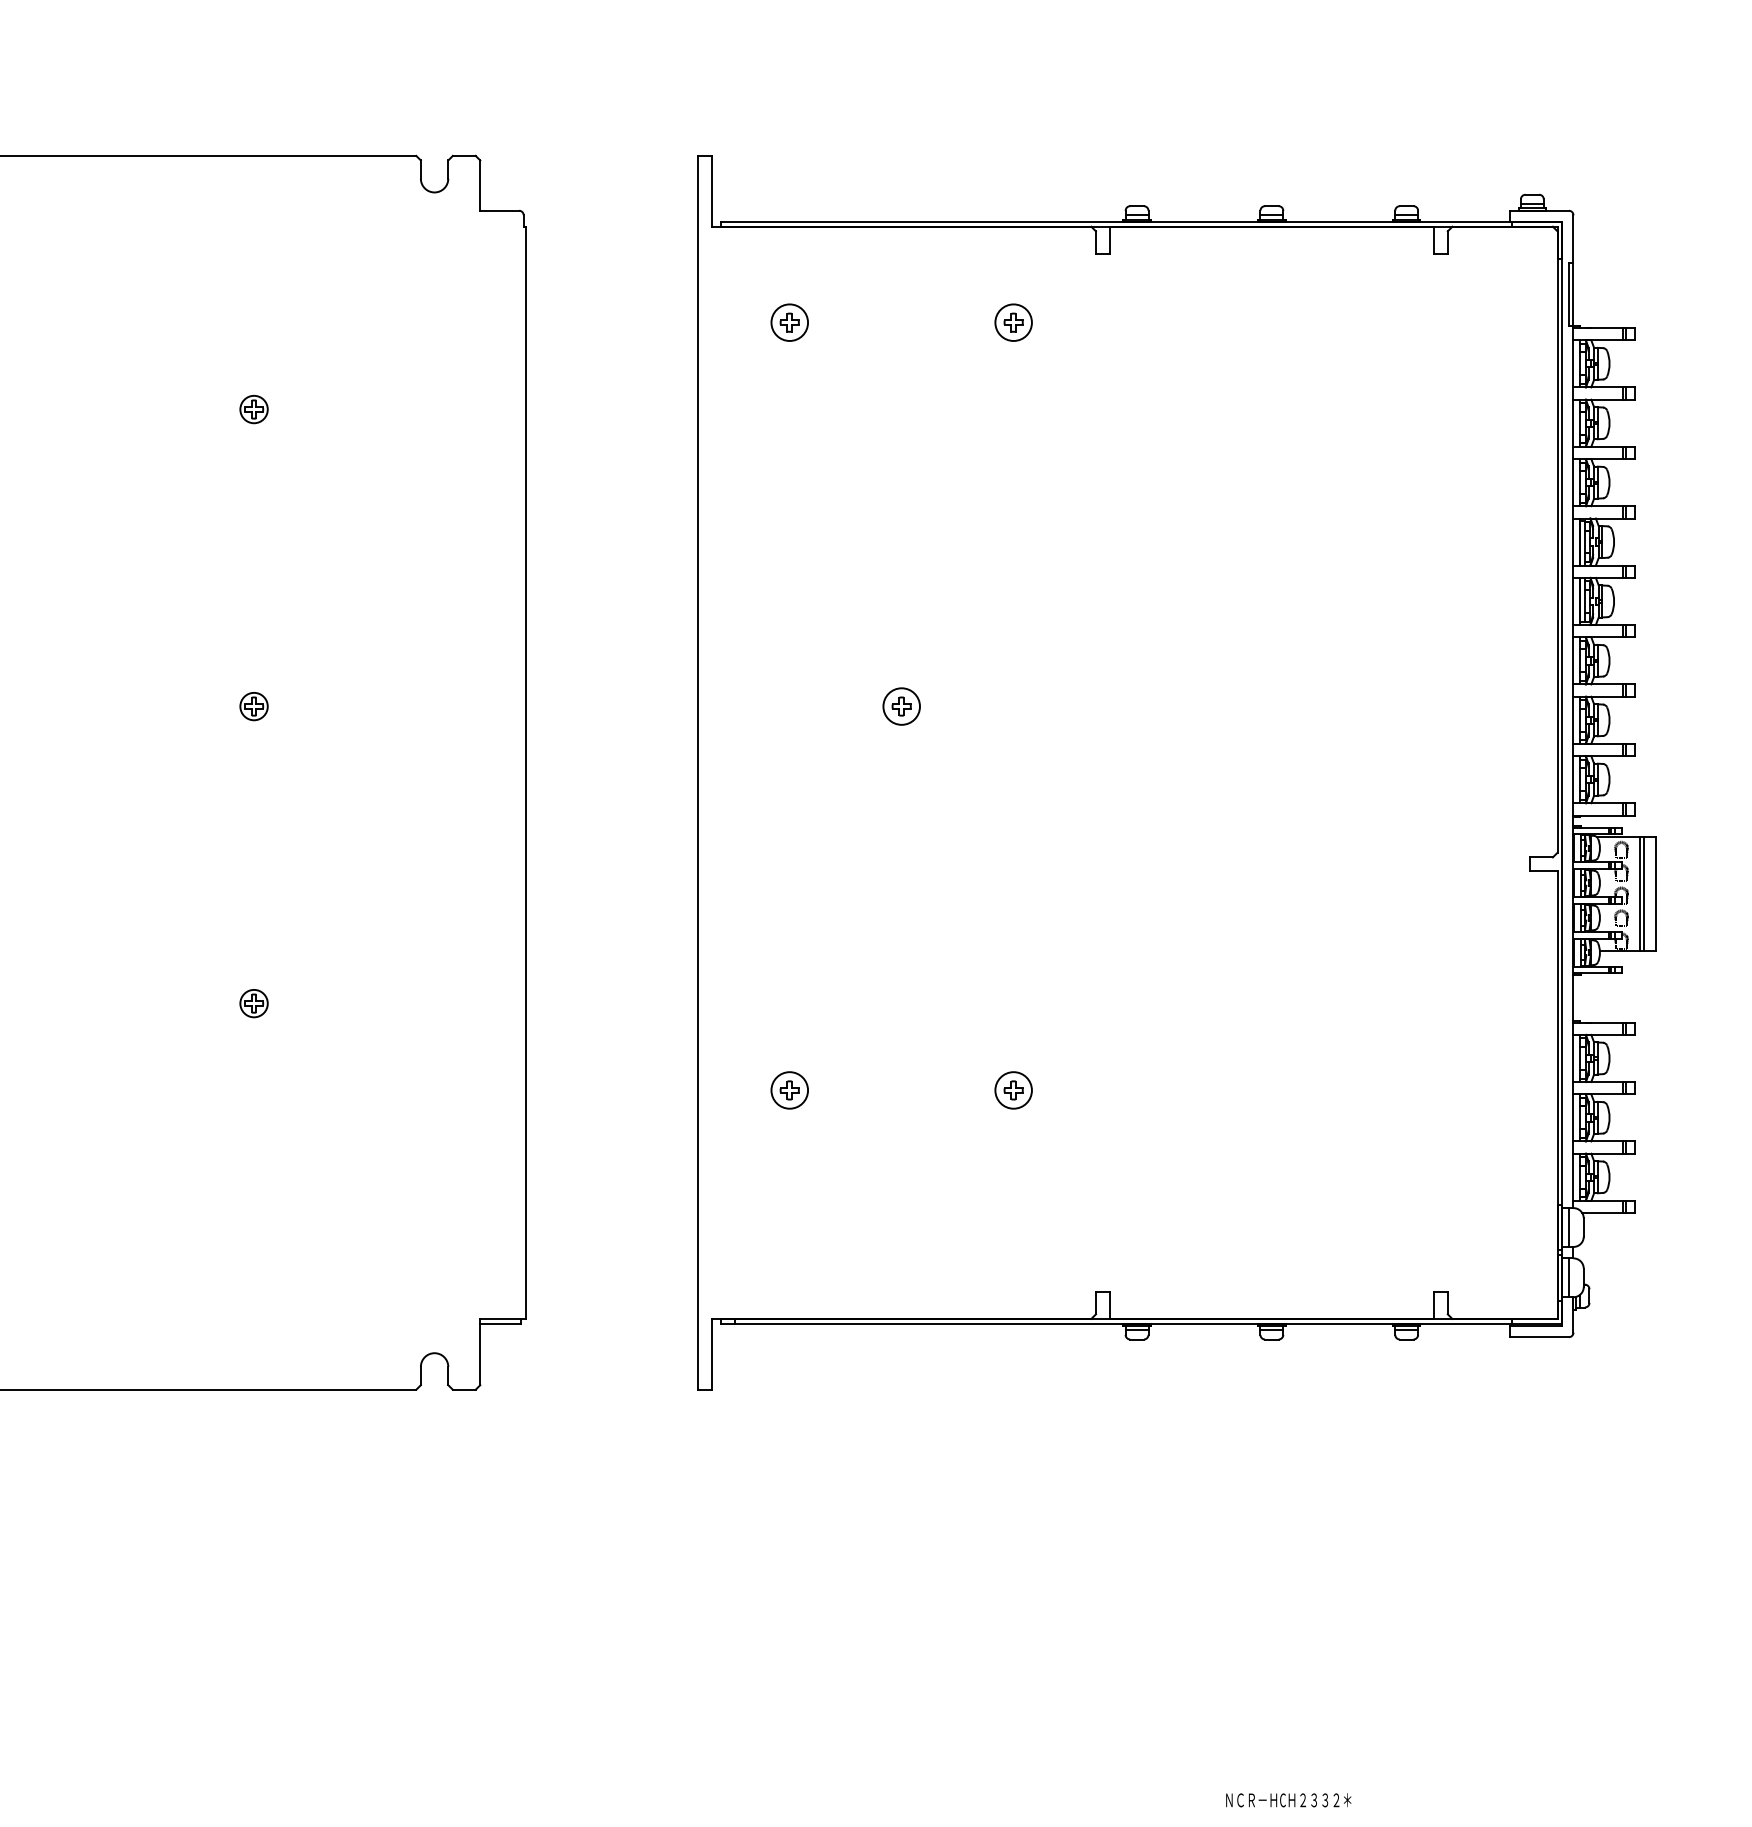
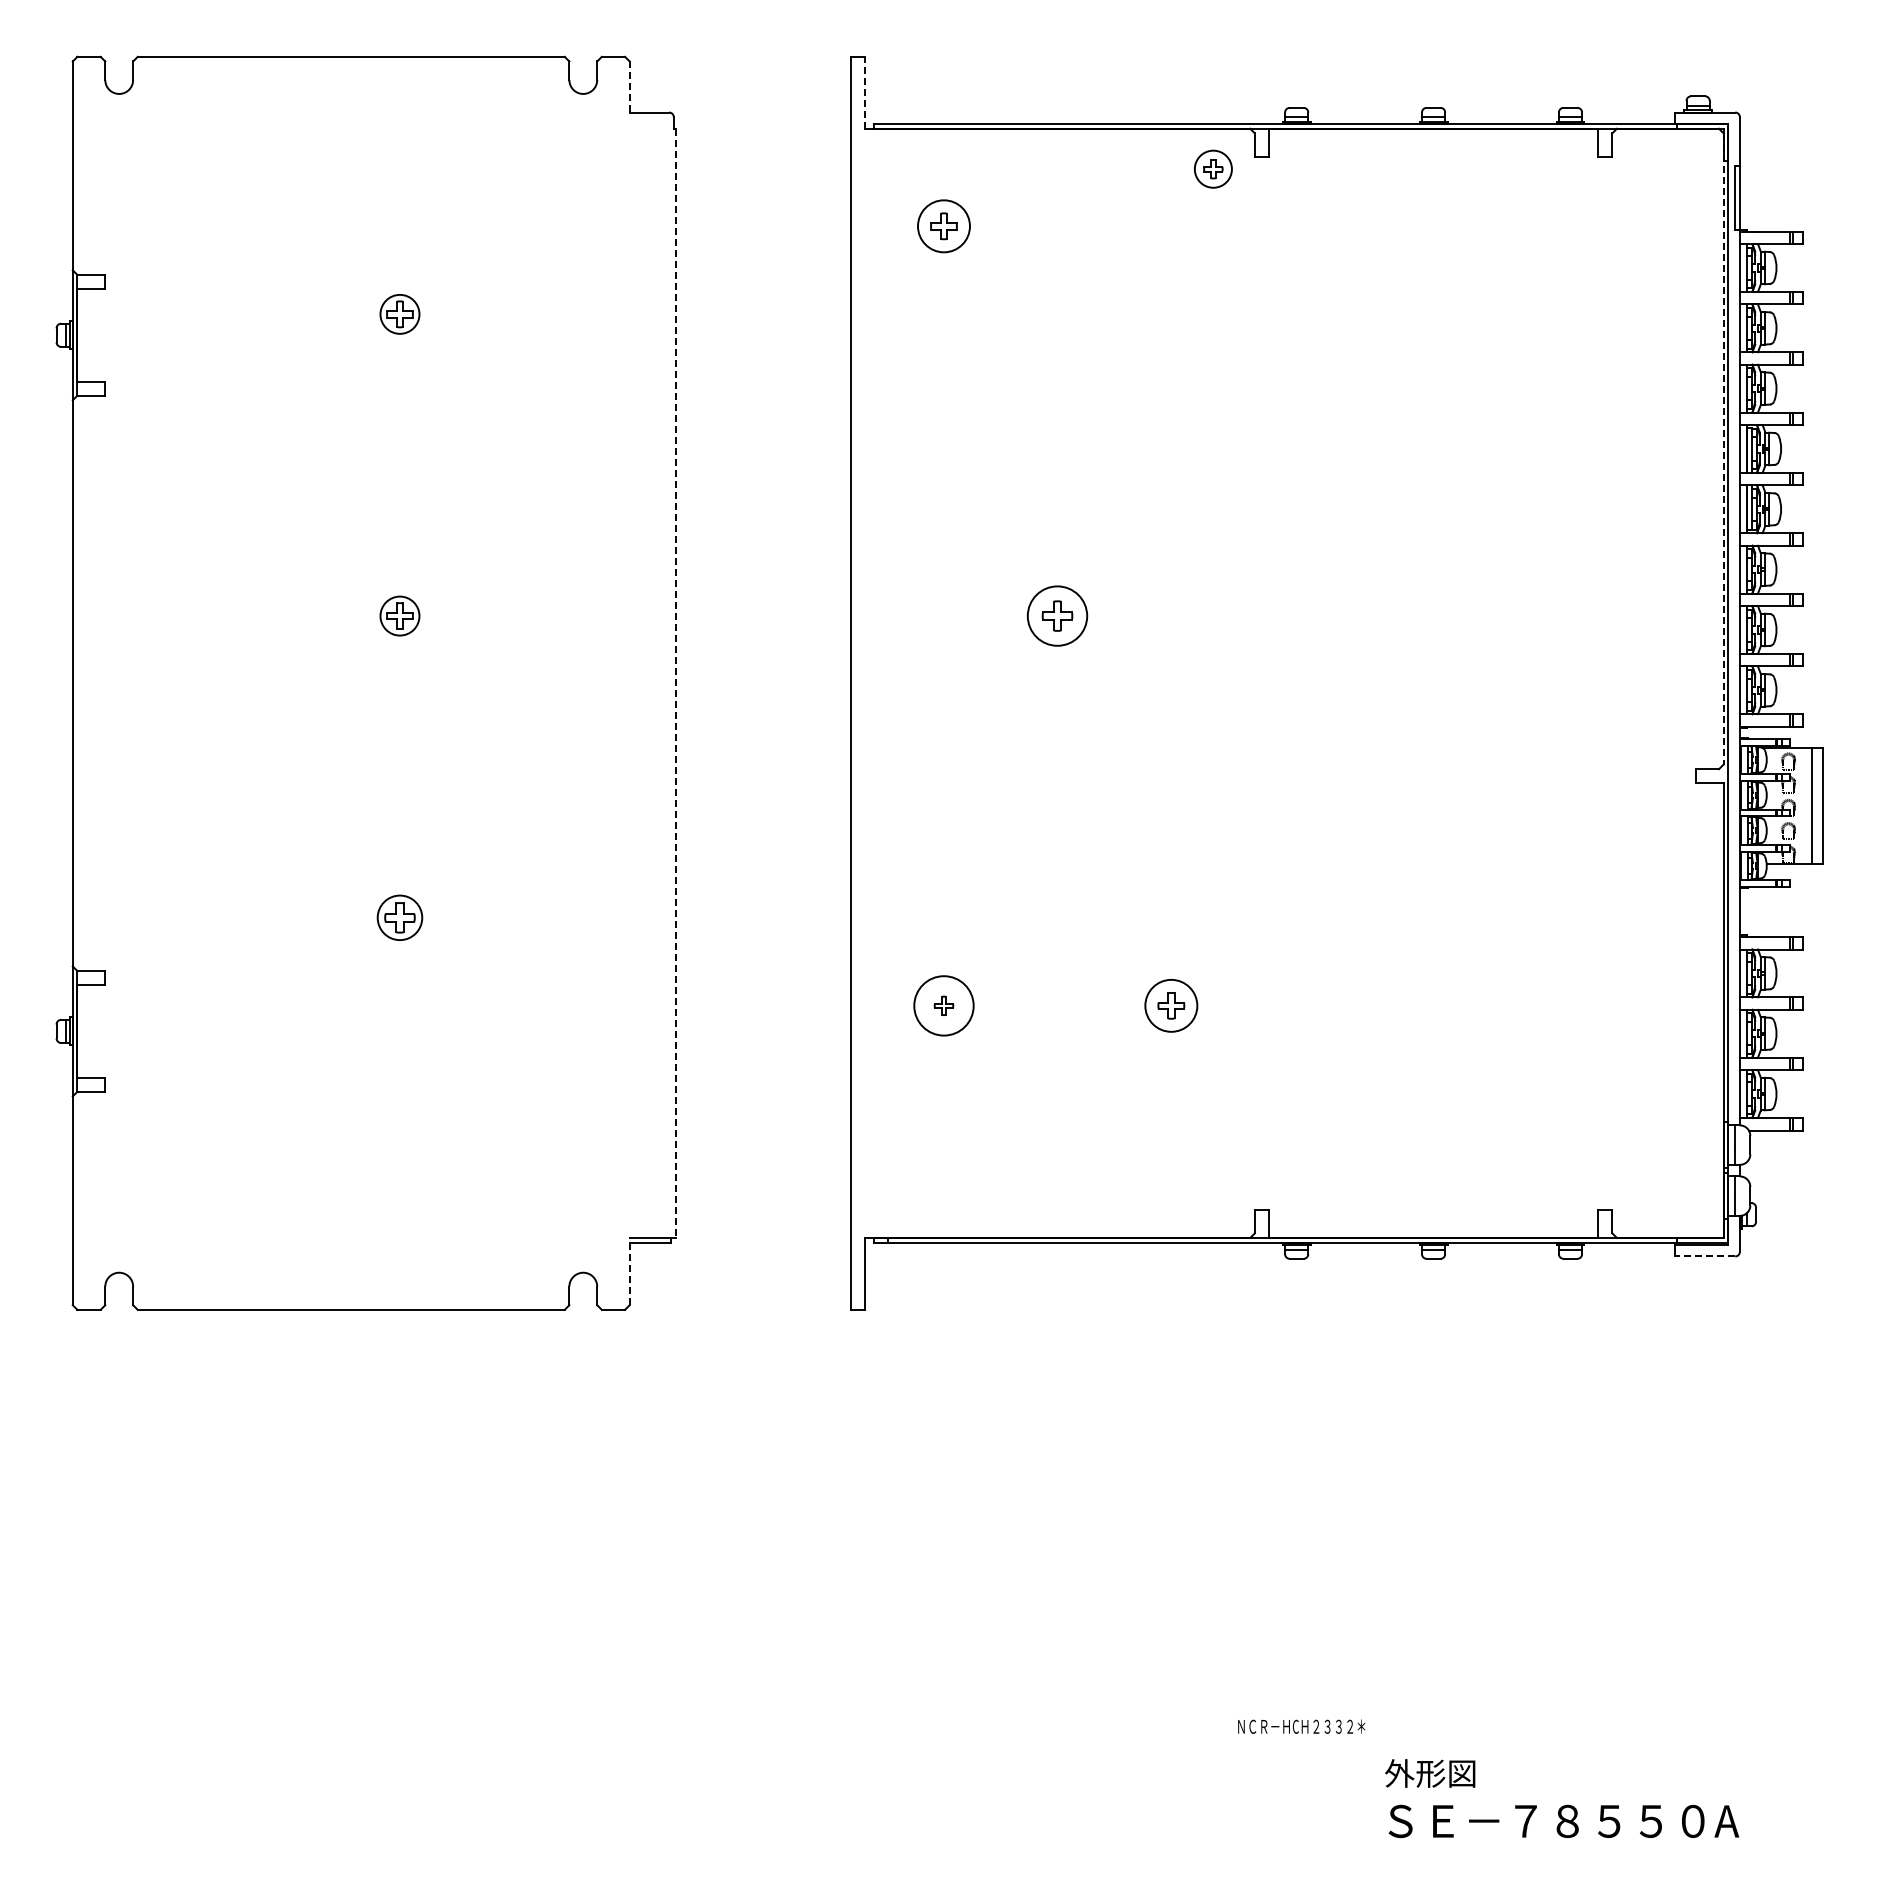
line: (480, 186) -> (629, 87), solid -> dashed
line: (712, 191) -> (865, 92), solid -> dashed
part: (789, 321) -> (943, 225), size x1.4
part: (1013, 321) -> (1213, 168), moved
part: (253, 409) -> (399, 314), size x1.4
line: (1557, 541) -> (1723, 448), solid -> dashed
part: (253, 706) -> (399, 615), size x1.4
part: (901, 706) -> (1057, 615), size x1.6
line: (526, 772) -> (676, 683), solid -> dashed
line: (1640, 894) -> (1807, 806), removed
part: (253, 1003) -> (399, 917), size x1.6
circle: (789, 1090) -> (943, 1005), size x1.6
part: (1013, 1090) -> (1171, 1005), size x1.4
line: (1538, 1337) -> (1704, 1256), solid -> dashed
line: (480, 1351) -> (629, 1271), solid -> dashed
text: (1288, 1800) -> (1301, 1726), moved

